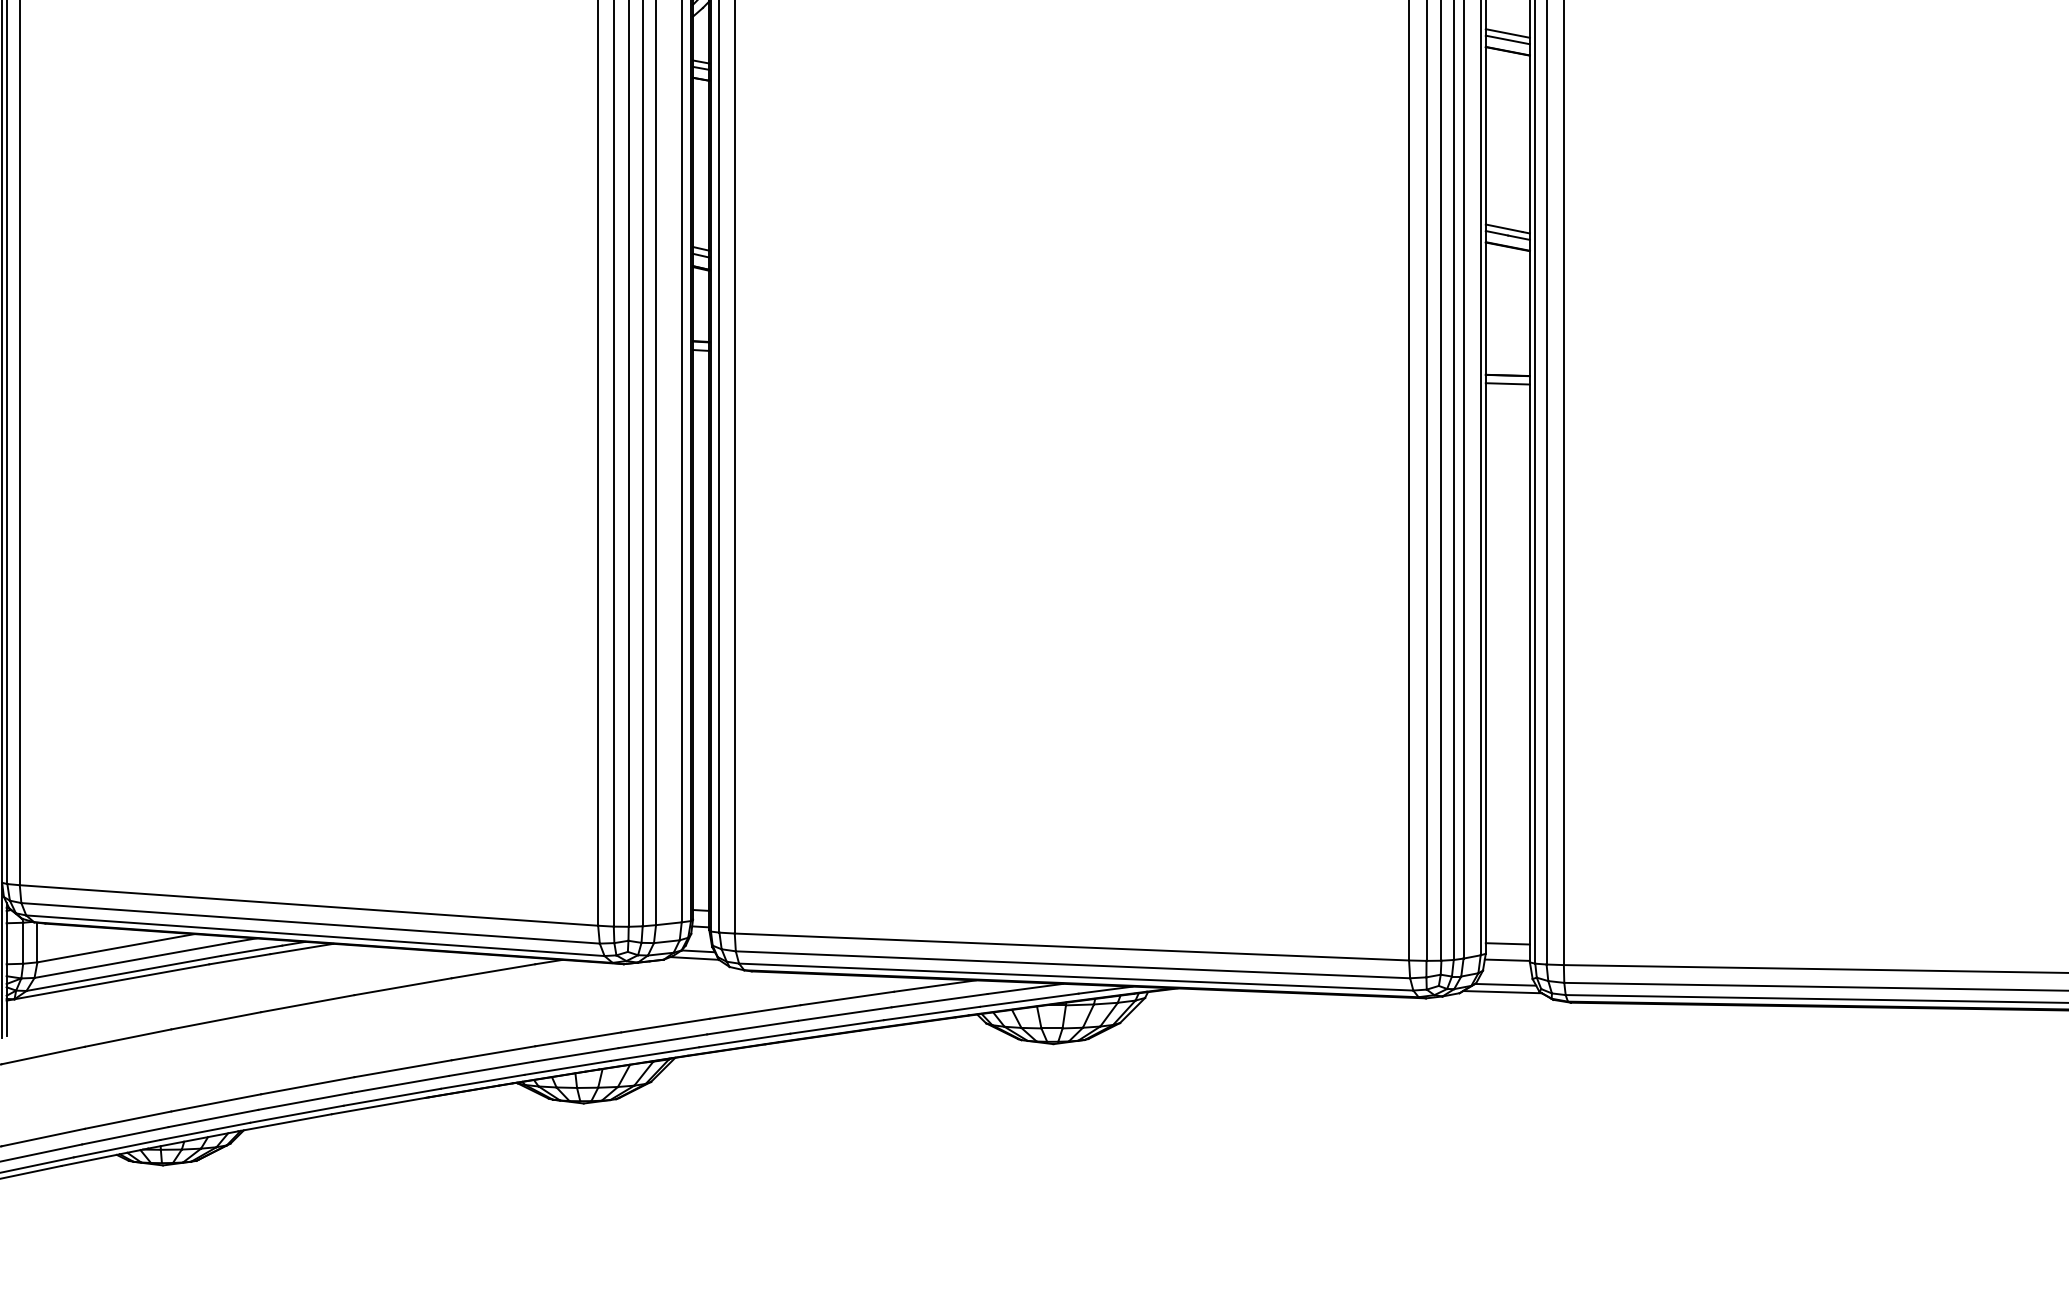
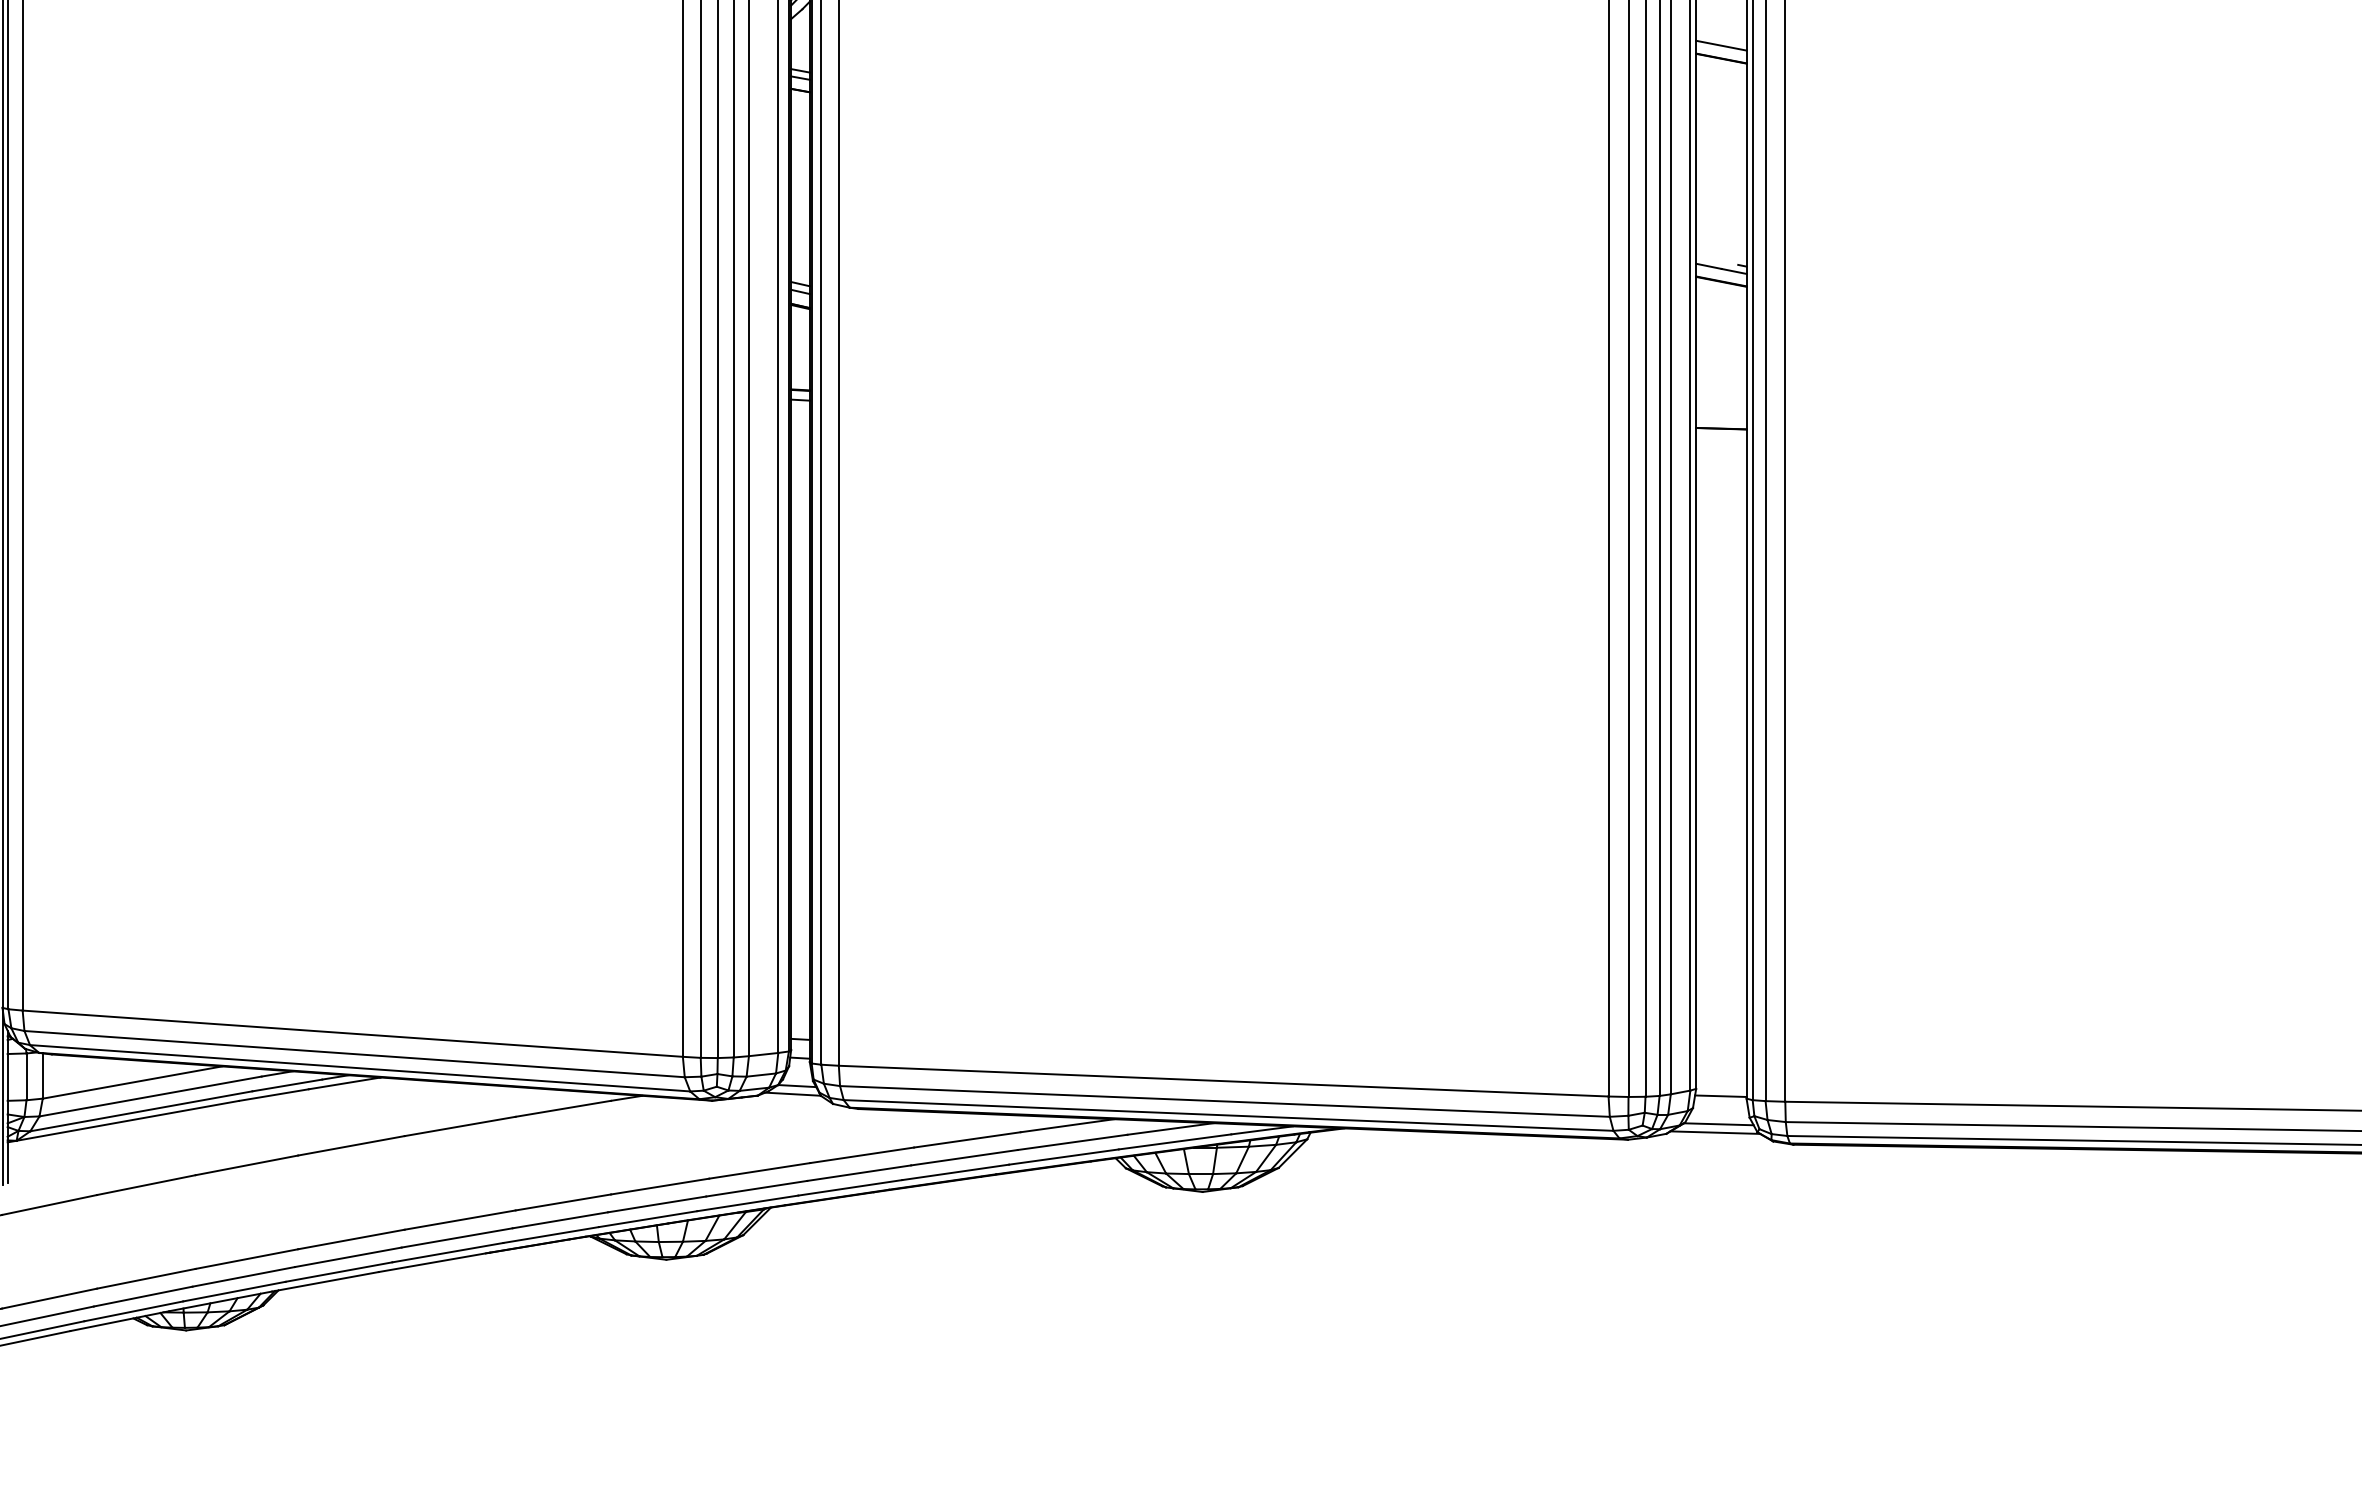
line: (1507, 33) -> (1721, 38), removed
line: (1504, 228) -> (1717, 260), removed
line: (1507, 384) -> (1721, 438), removed
line: (1507, 943) -> (1721, 1077), removed

